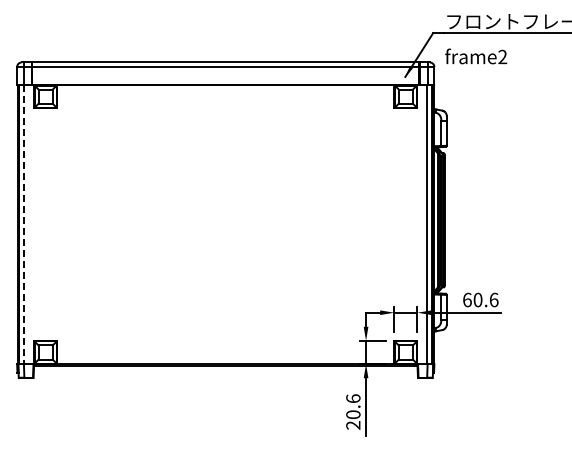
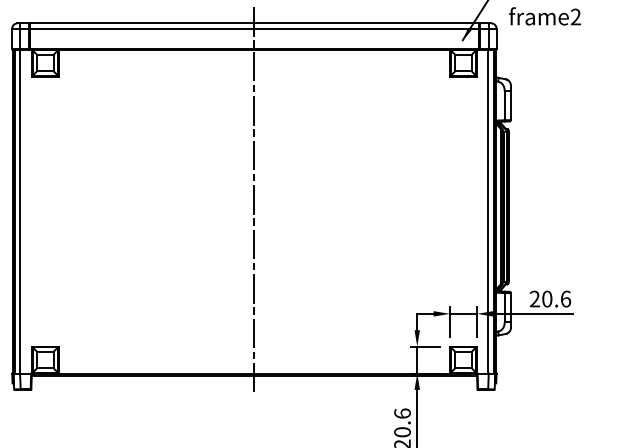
line: (225, 213) -> (254, 198), added
line: (24, 224) -> (20, 211), dashed -> solid
text: (467, 299) -> (535, 298), 60.6 -> 20.6

